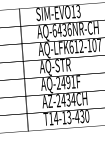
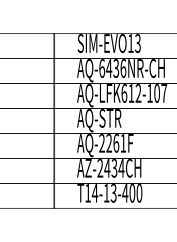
text: (65, 82) -> (112, 143), AQ-2491F -> AQ-2261F
text: (82, 116) -> (132, 193), T14-13-430 -> T14-13-400

